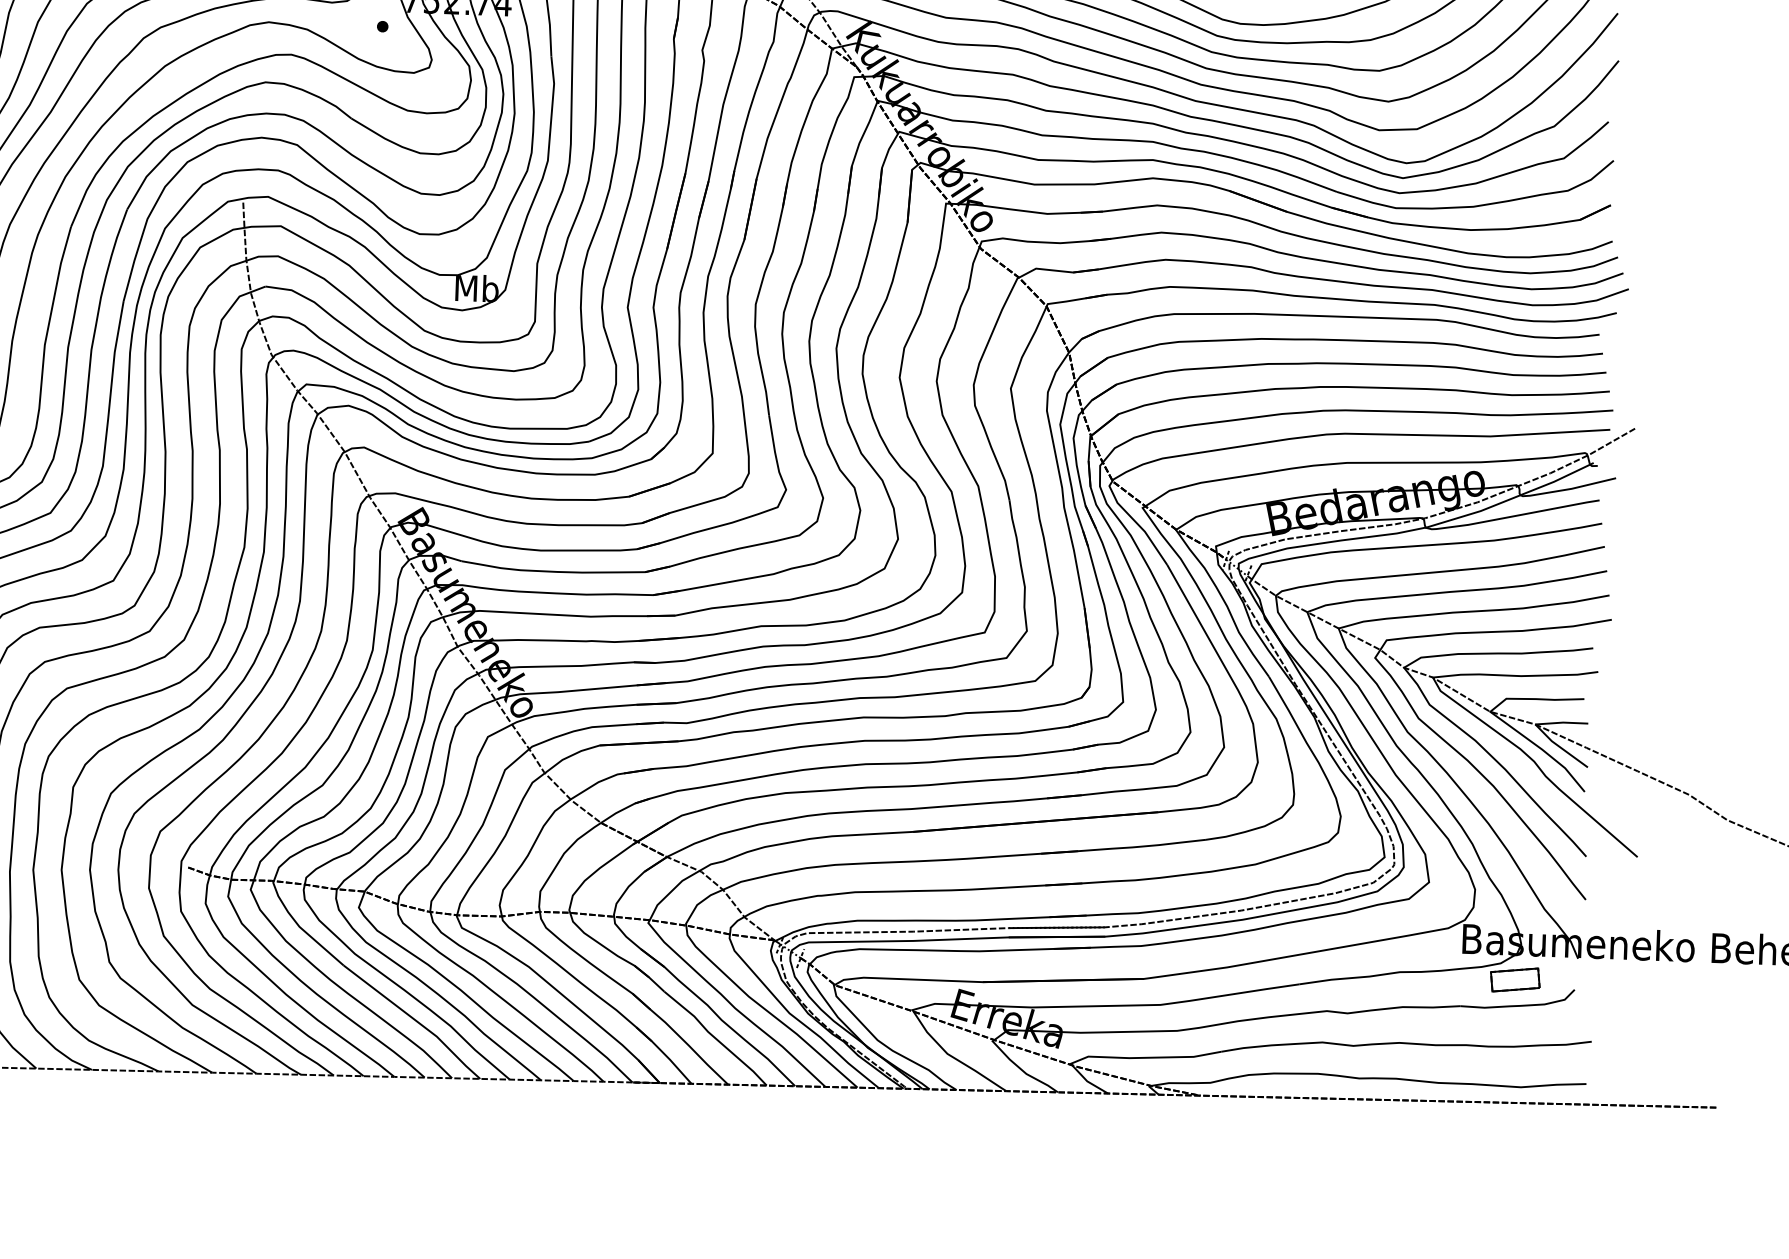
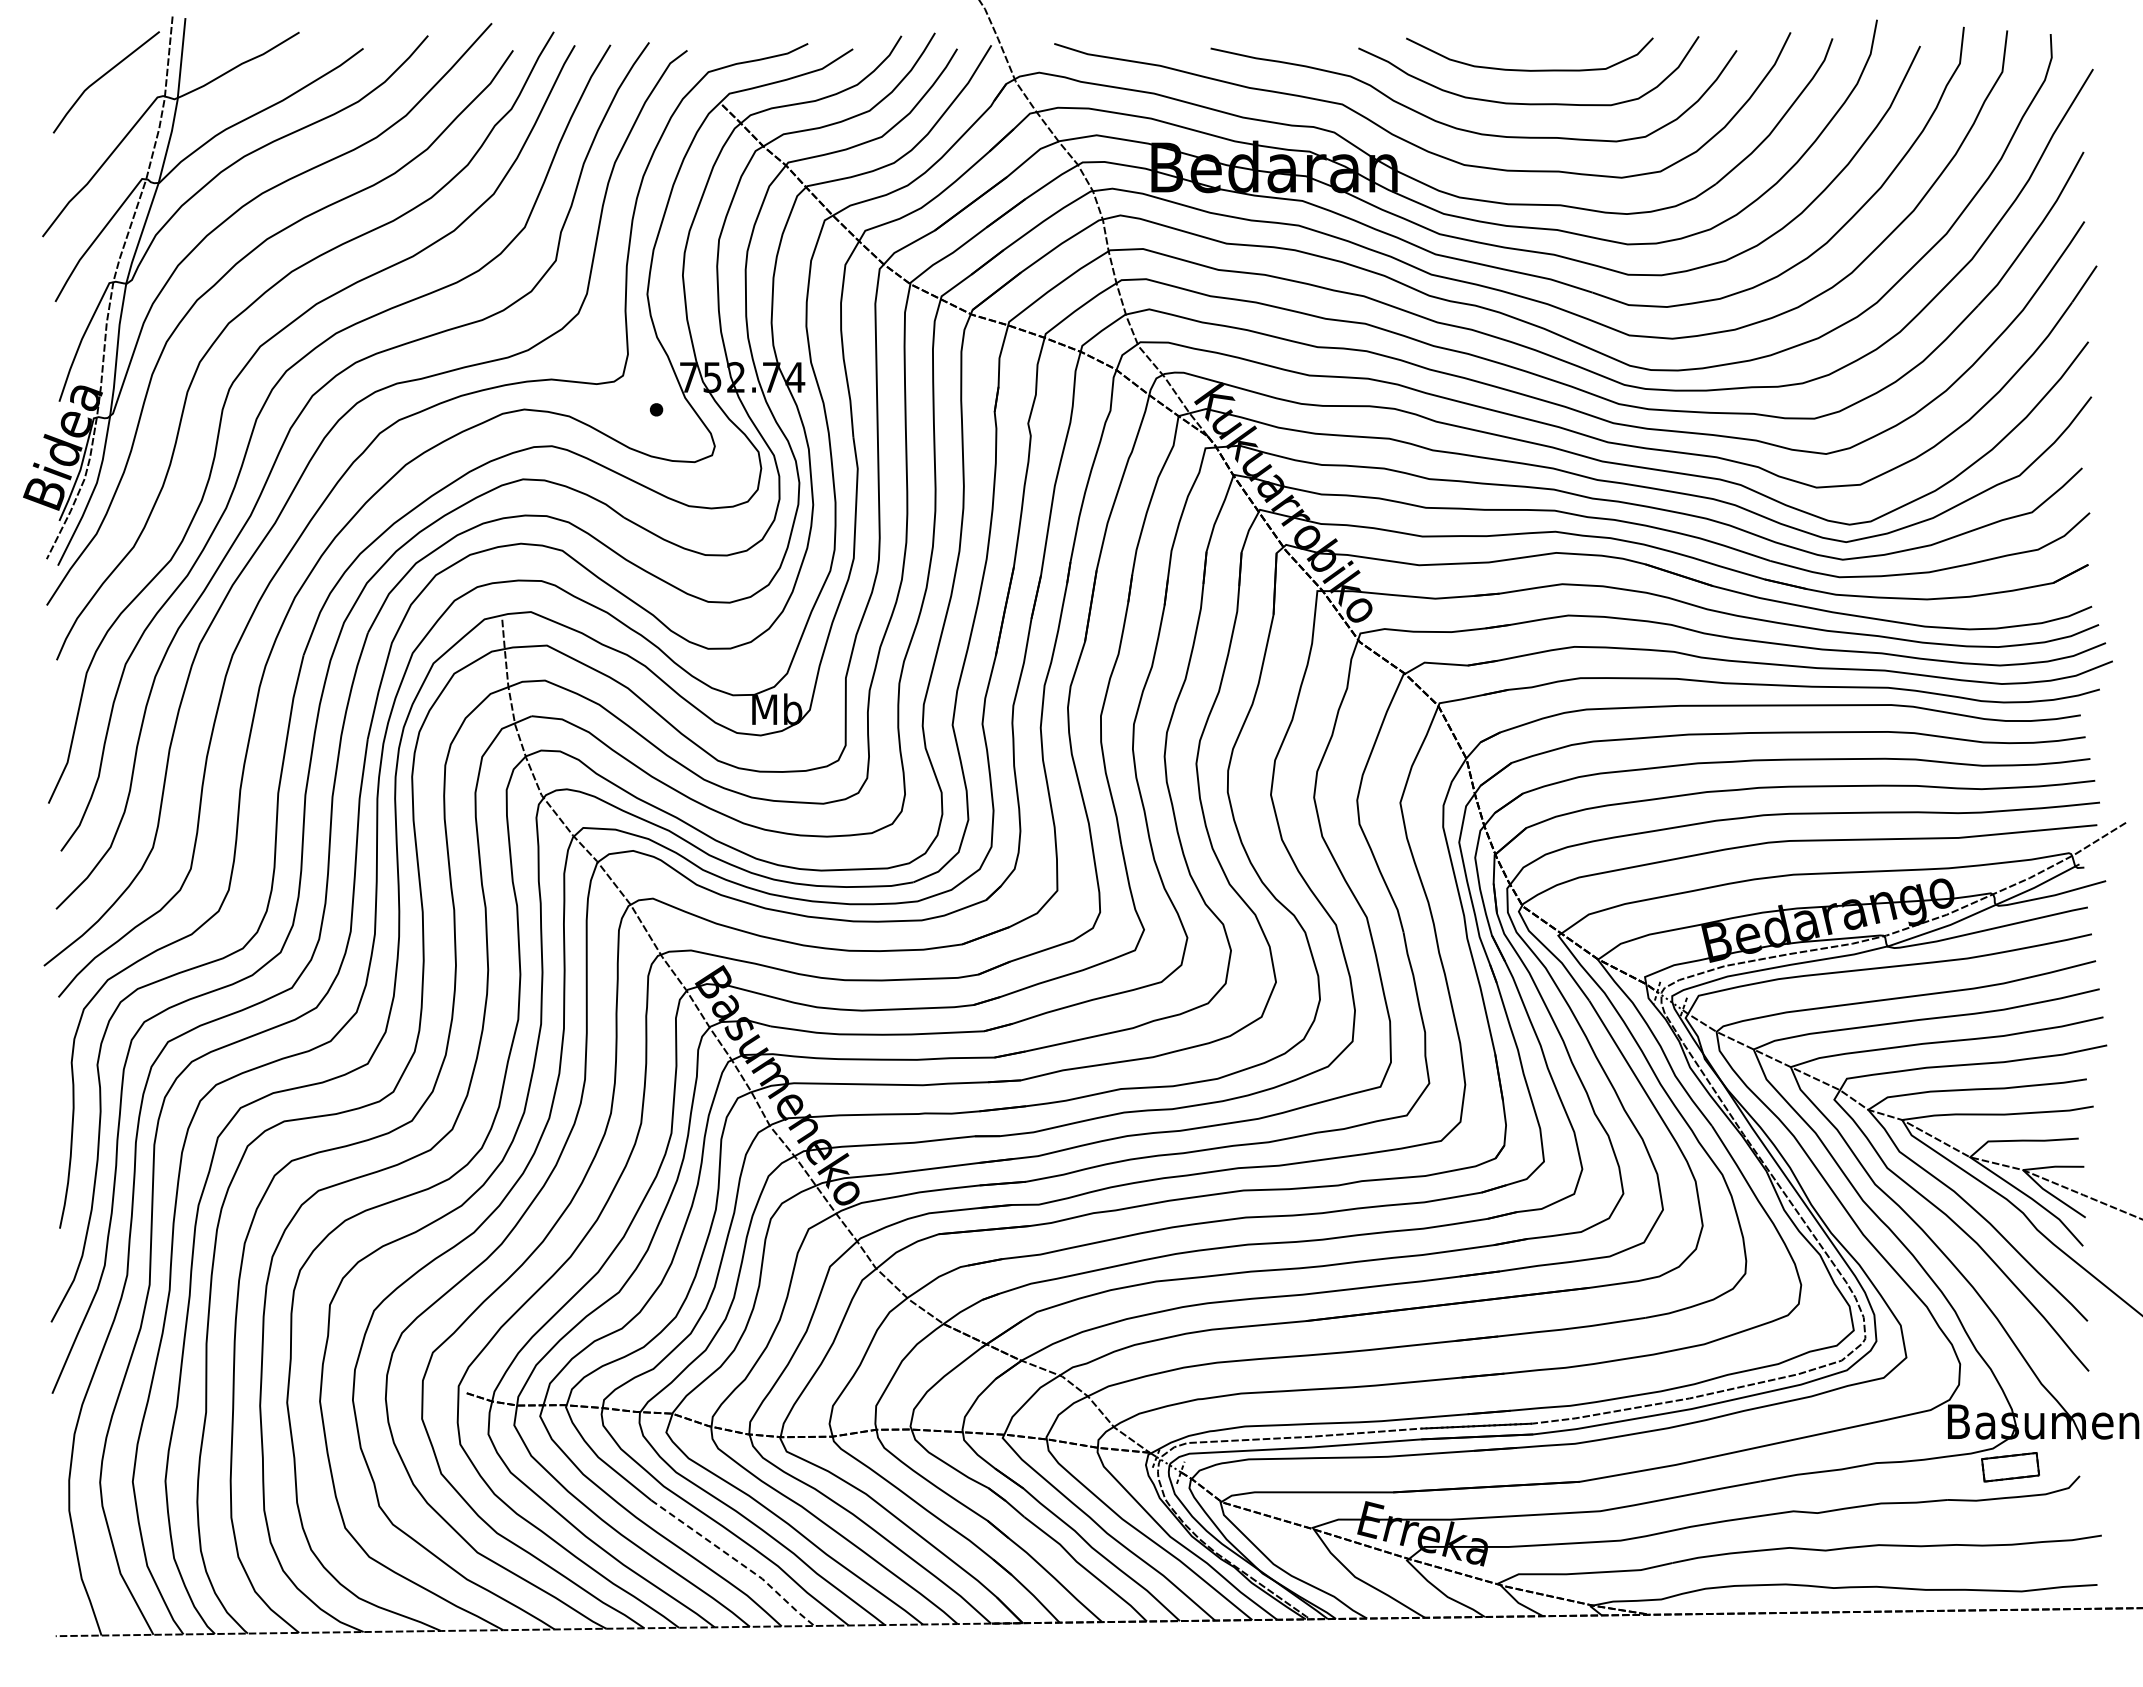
line: (415, 1020) -> (736, 1560), solid -> dashed

